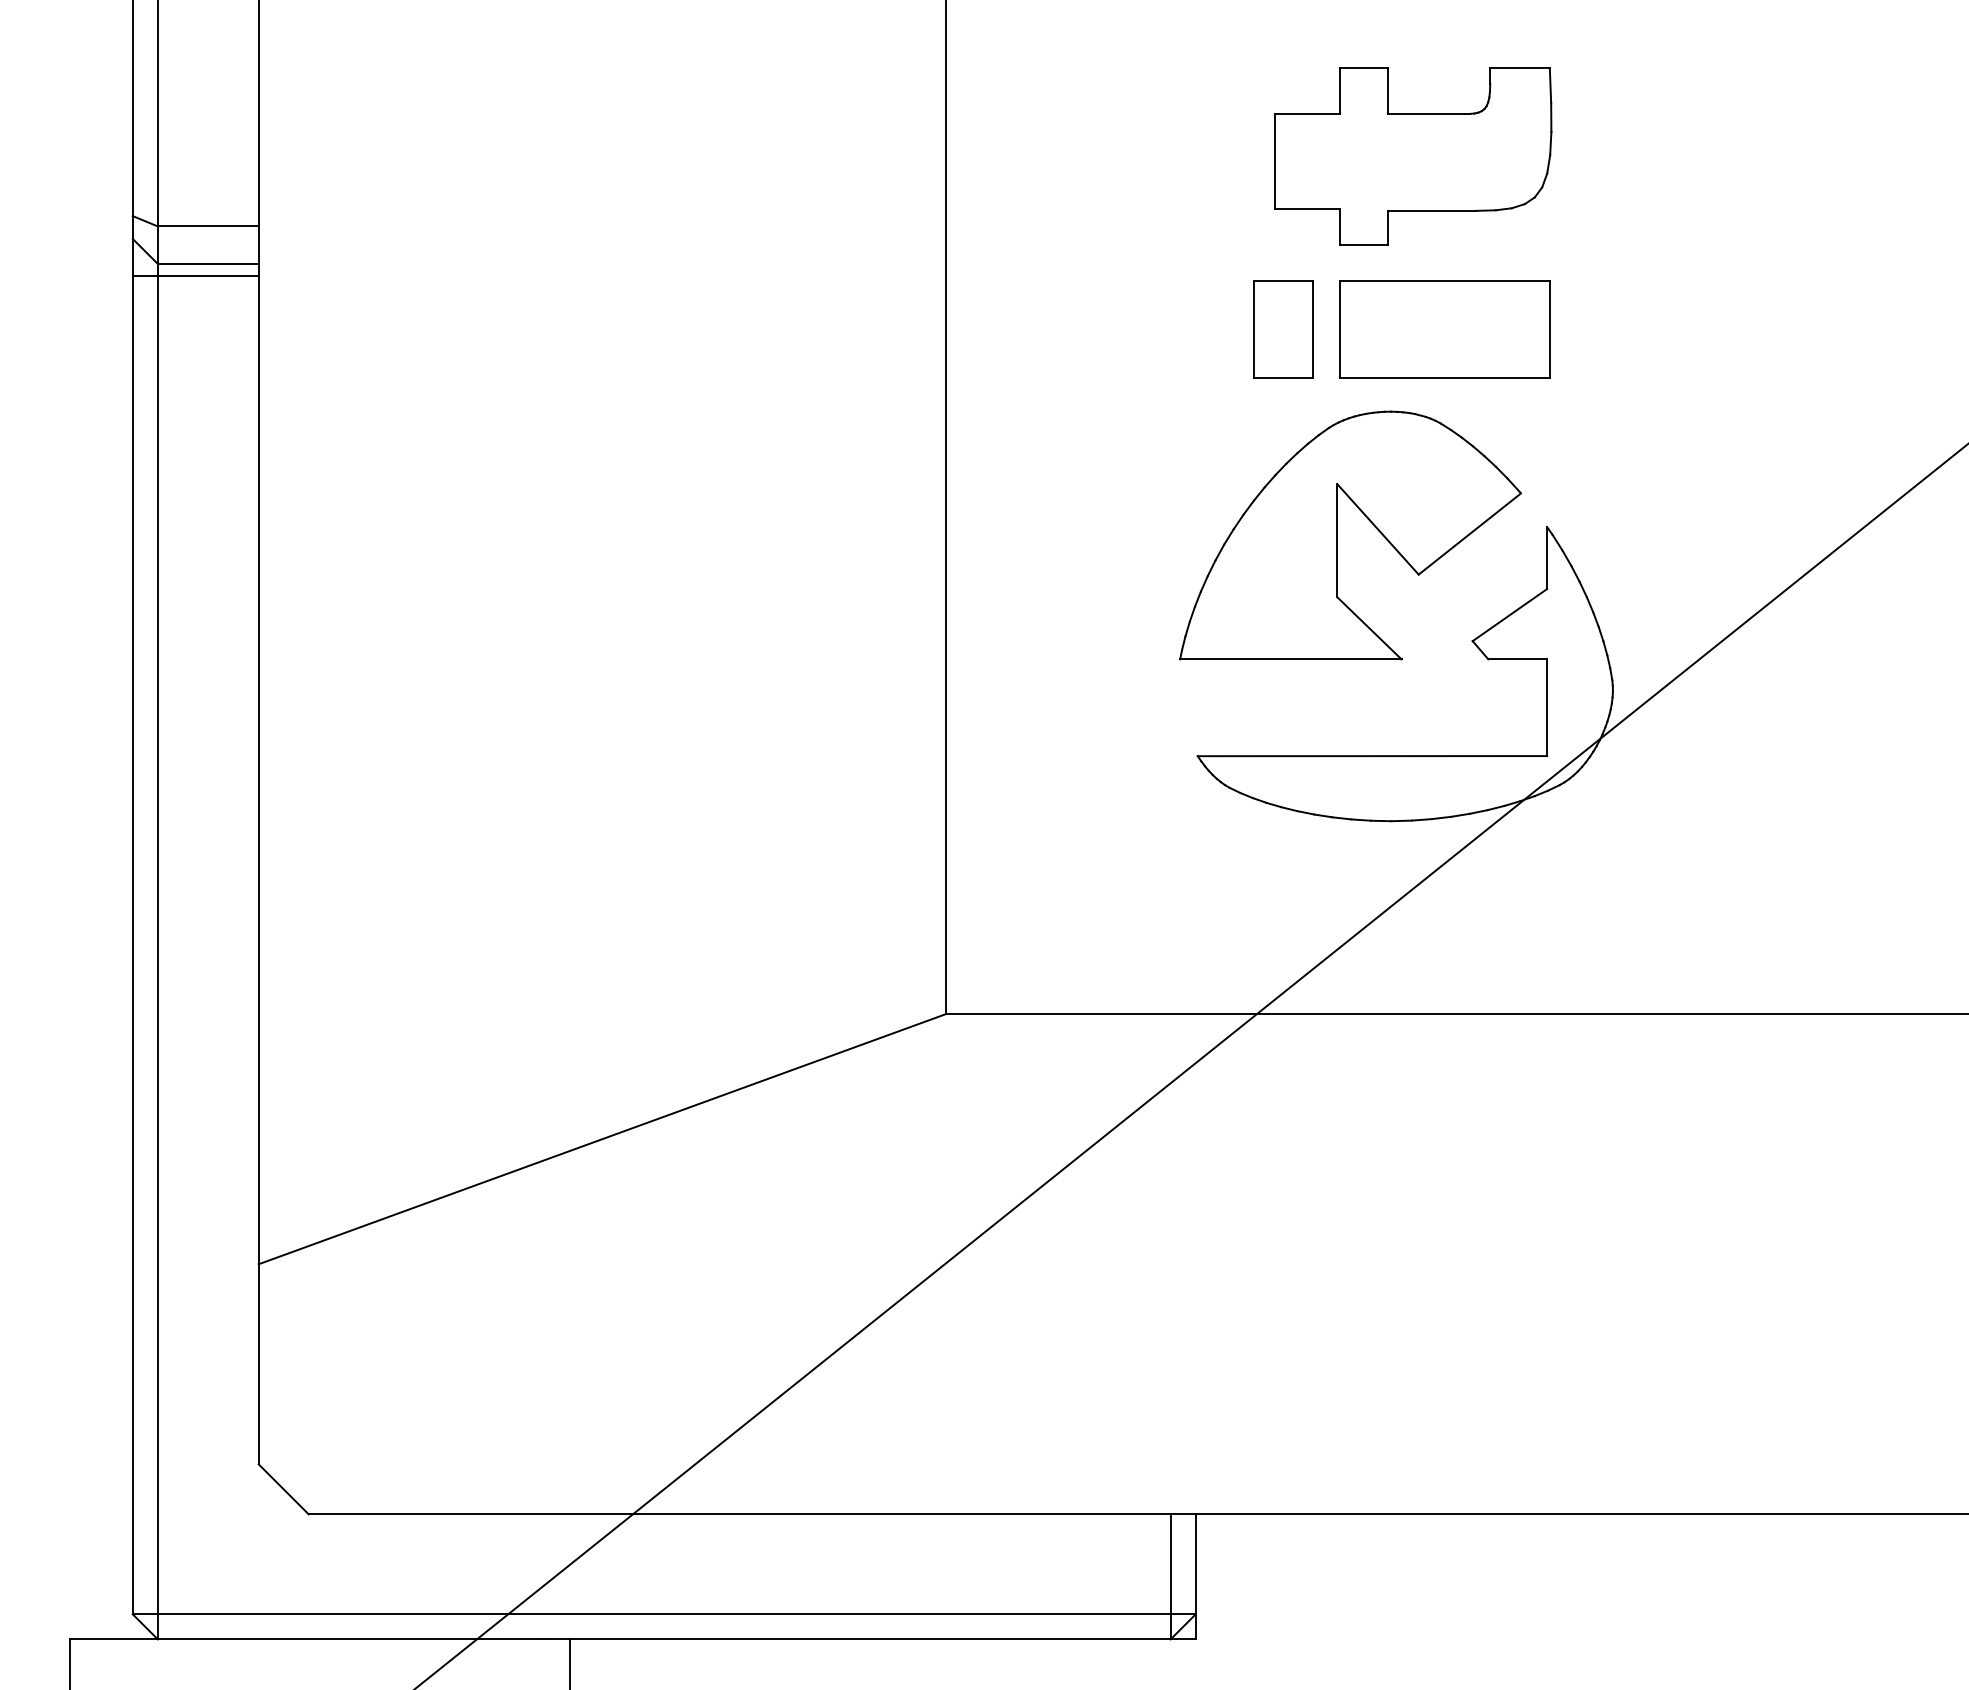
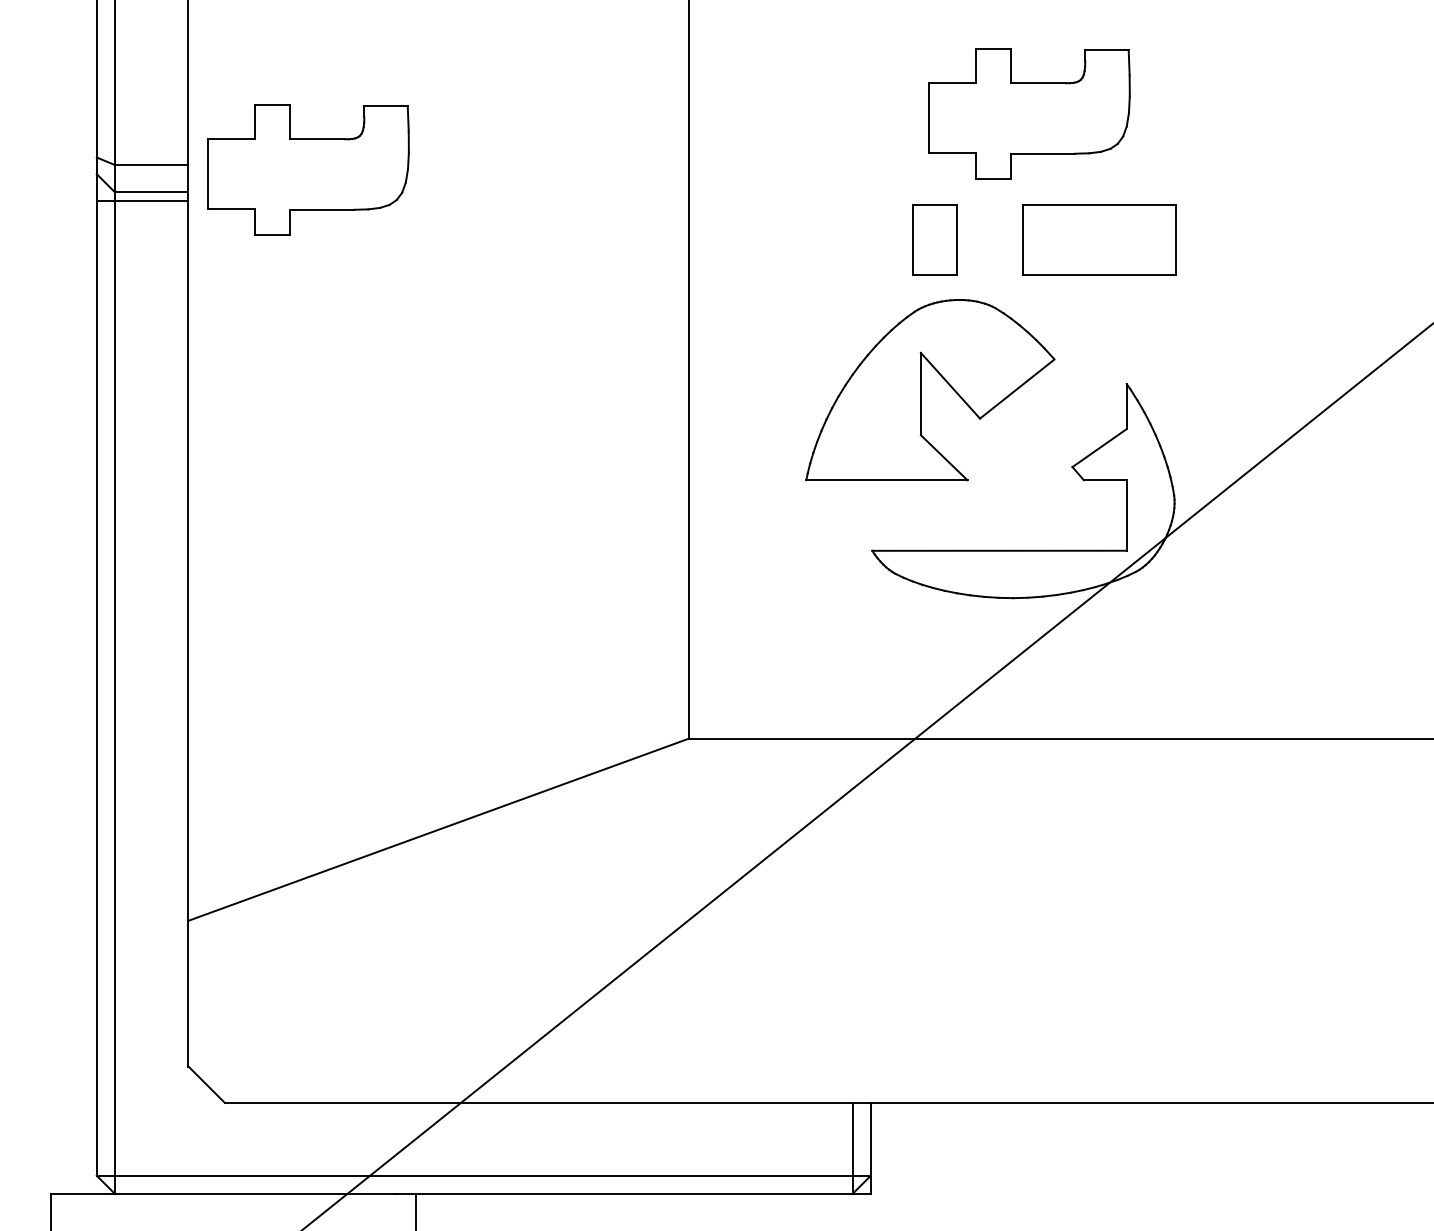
part: (423, 233) -> (308, 170), added
part: (1444, 329) -> (1099, 240), moved
part: (1337, 535) -> (920, 390), moved

